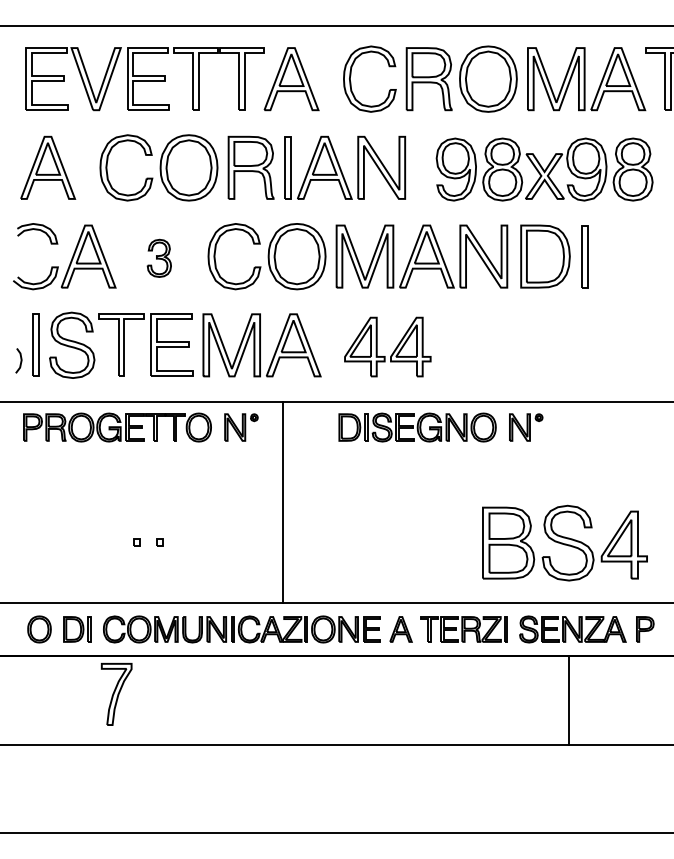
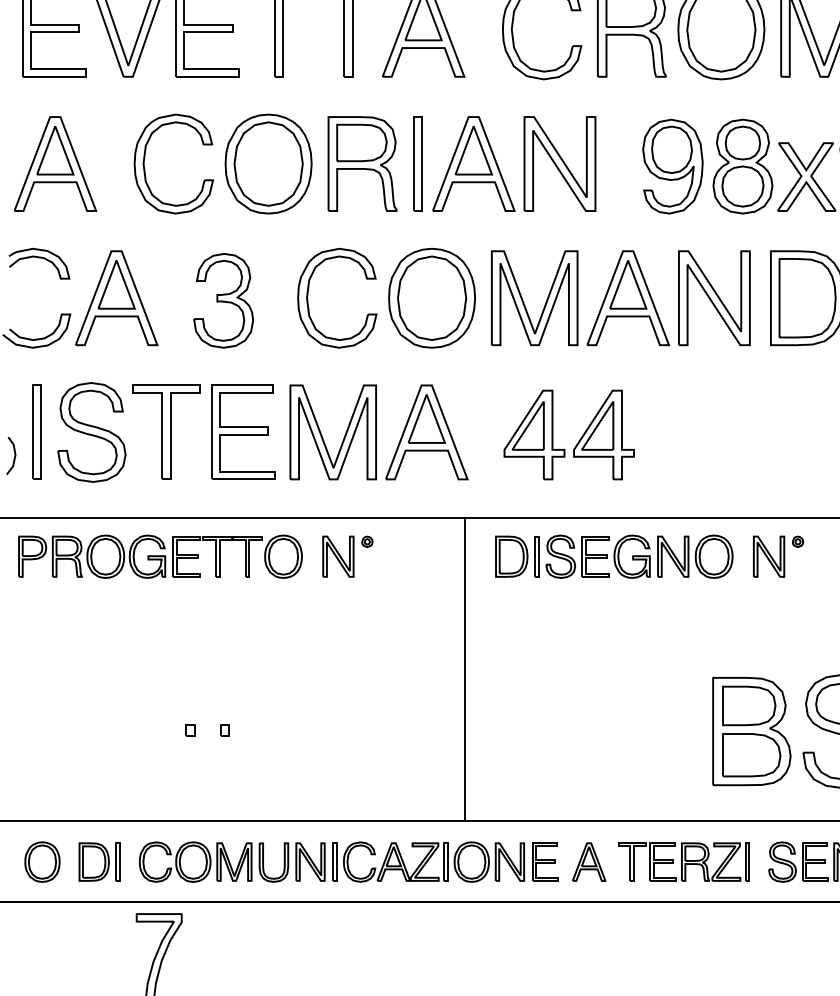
part: (159, 258) -> (223, 301), size x1.67
line: (282, 501) -> (464, 668), moved

